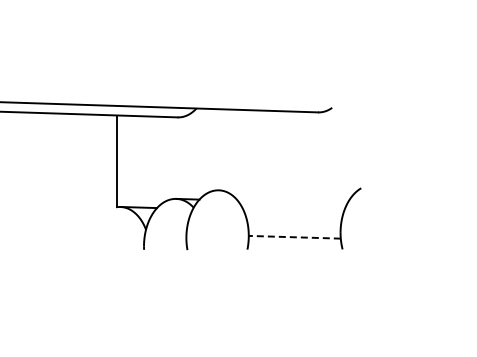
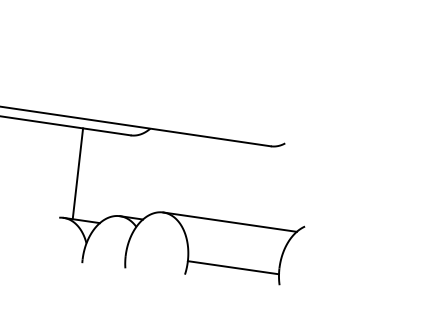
line: (116, 161) -> (77, 173), moved
line: (285, 192) -> (229, 222), added
line: (294, 237) -> (233, 267), dashed -> solid

